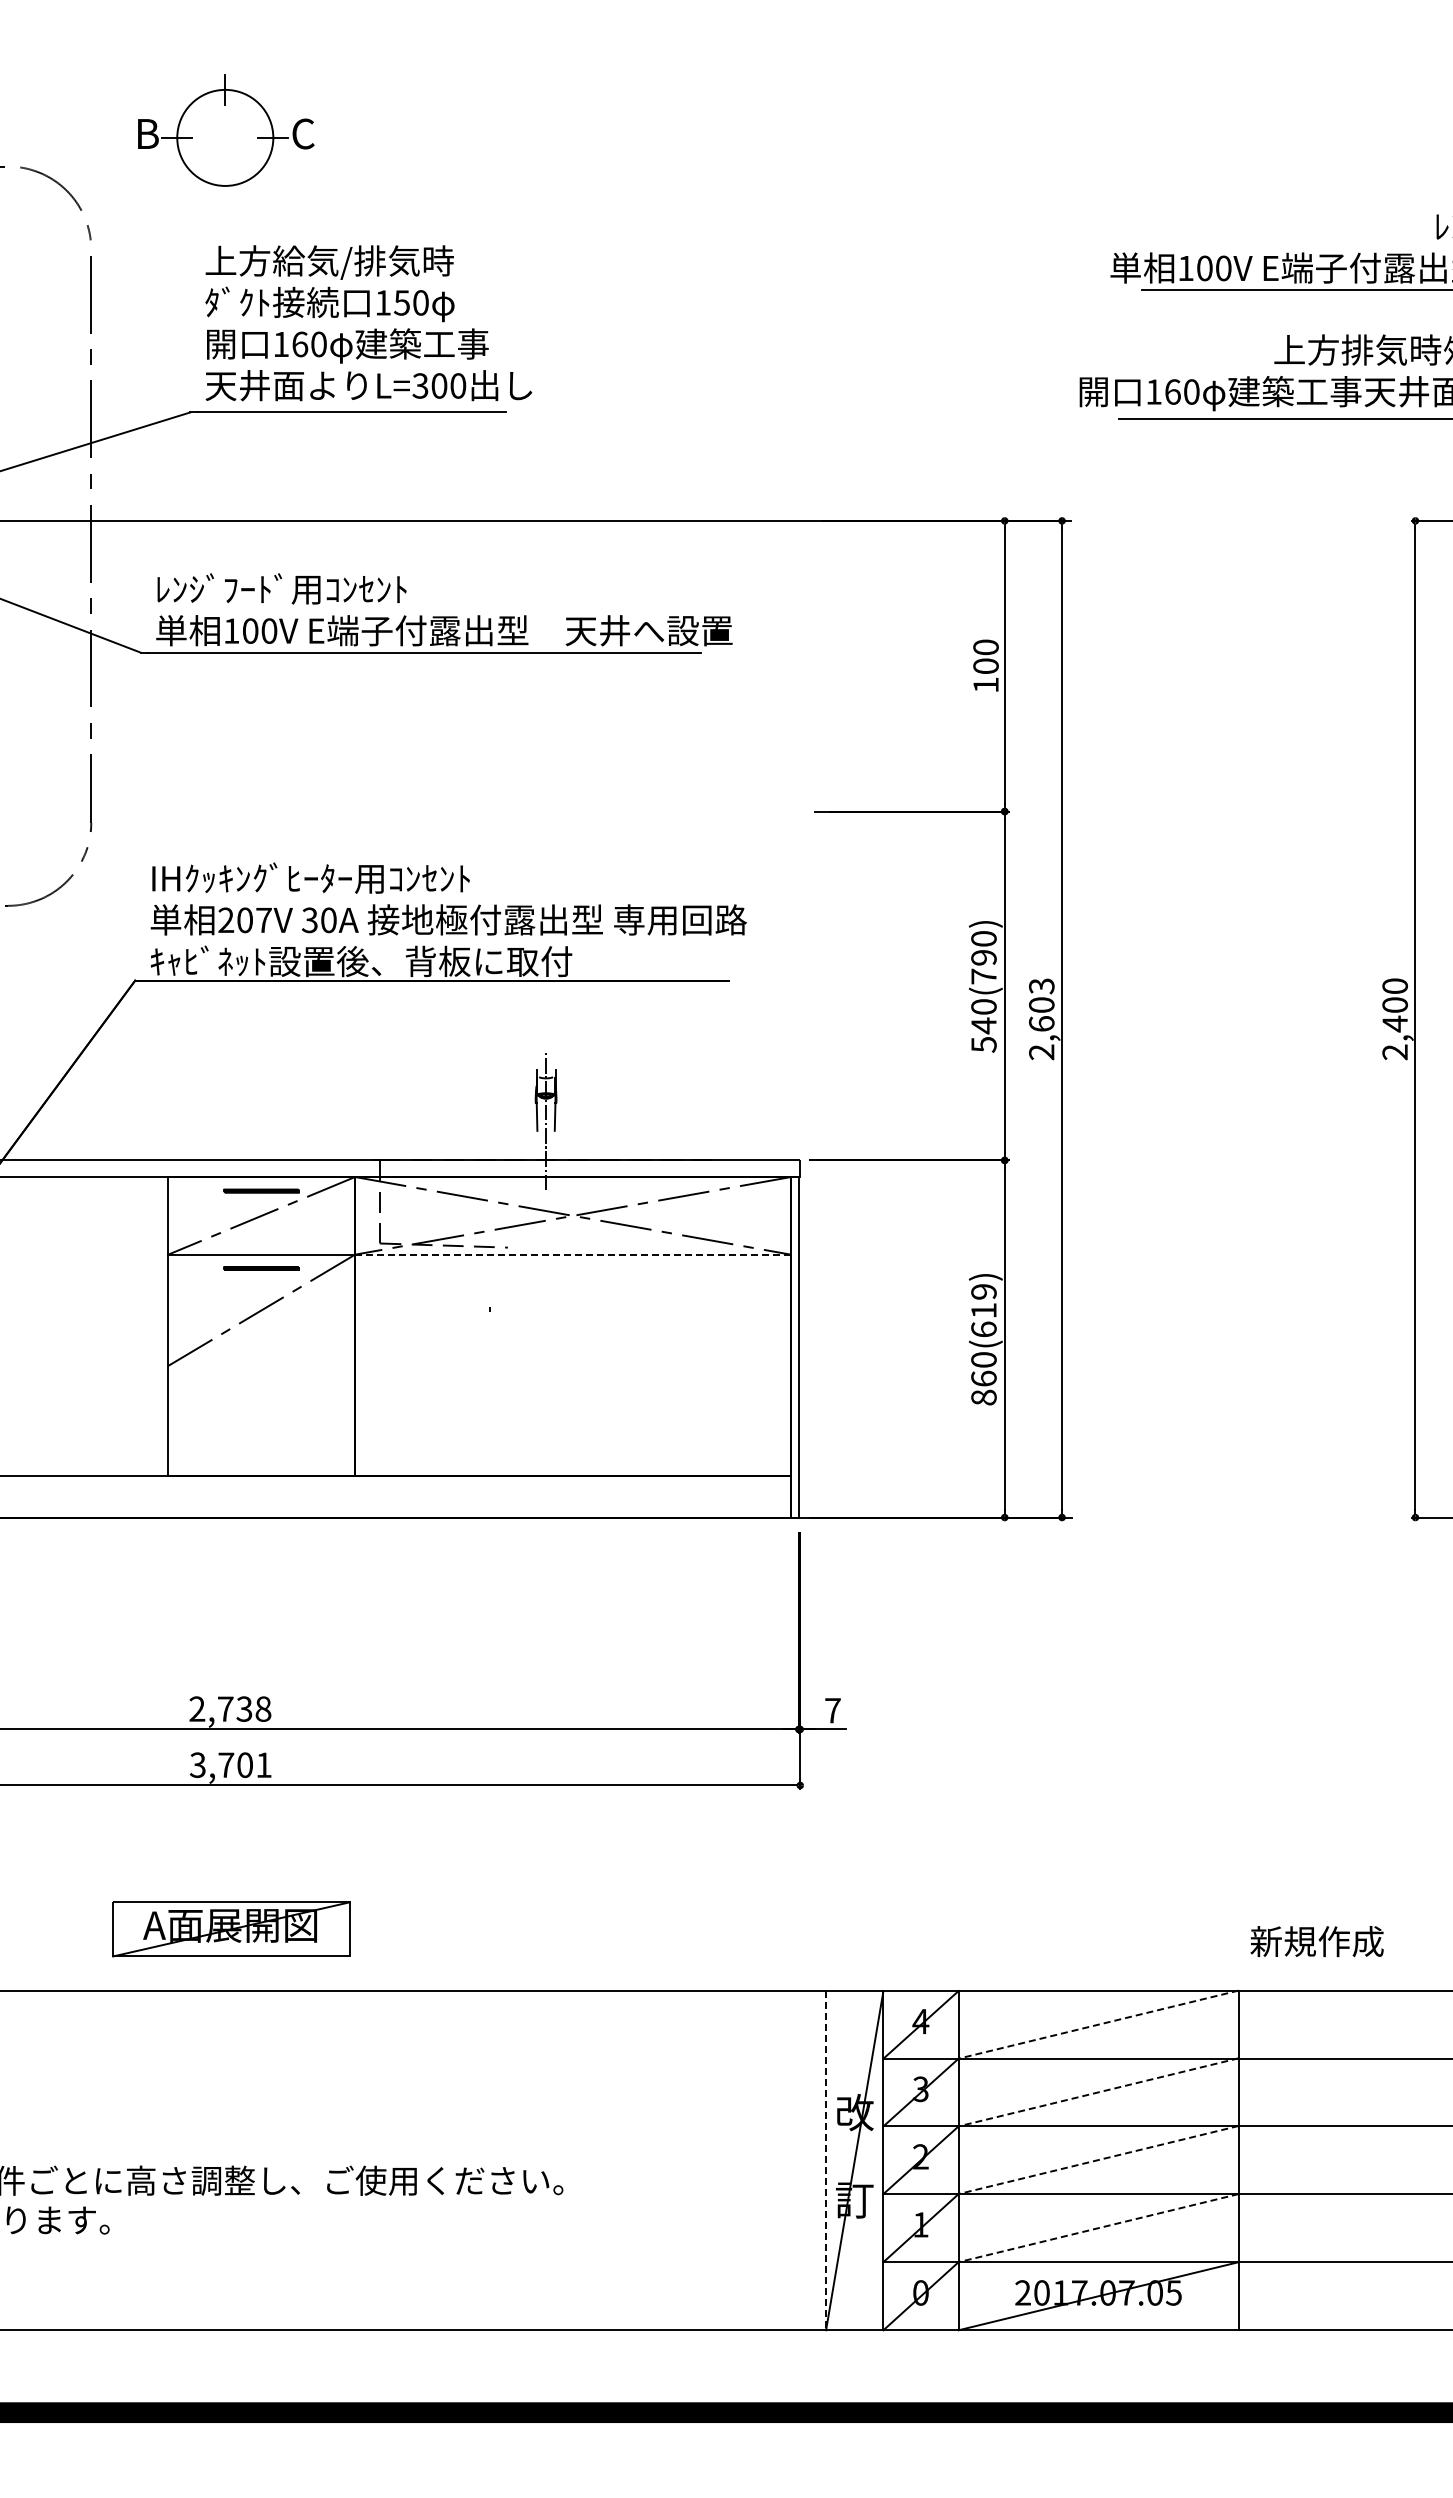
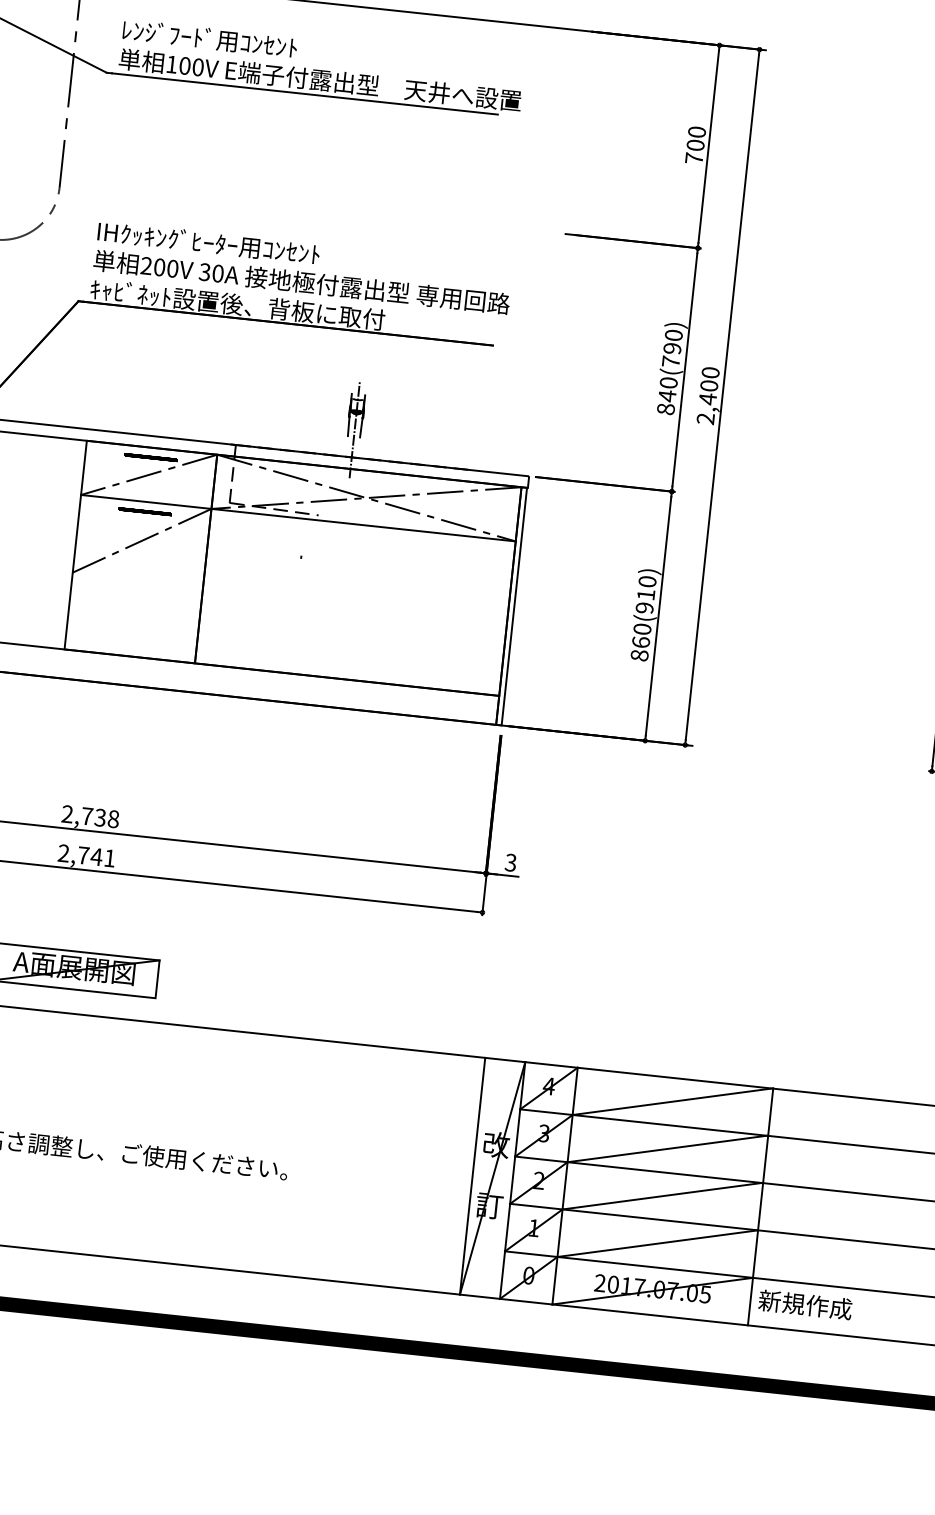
text: (985, 684) -> (693, 158), 100 -> 700
text: (263, 920) -> (172, 268), 207V -> 200V
text: (1041, 1005) -> (709, 386), 2,603 -> 2,400
text: (983, 1044) -> (665, 409), 540(790) -> 840(790)
line: (573, 1254) -> (363, 525), dashed -> solid
text: (983, 1310) -> (645, 594), 860(619) -> 860(910)
text: (832, 1710) -> (510, 862), 7 -> 3
text: (221, 1765) -> (80, 855), 3,701 -> 2,741
text: (1316, 1941) -> (804, 1304), moved
line: (1098, 2024) -> (672, 1101), dashed -> solid
line: (1098, 2092) -> (667, 1149), dashed -> solid
line: (826, 2160) -> (472, 1176), dashed -> solid
line: (1098, 2160) -> (662, 1196), dashed -> solid
line: (1098, 2228) -> (657, 1243), dashed -> solid

